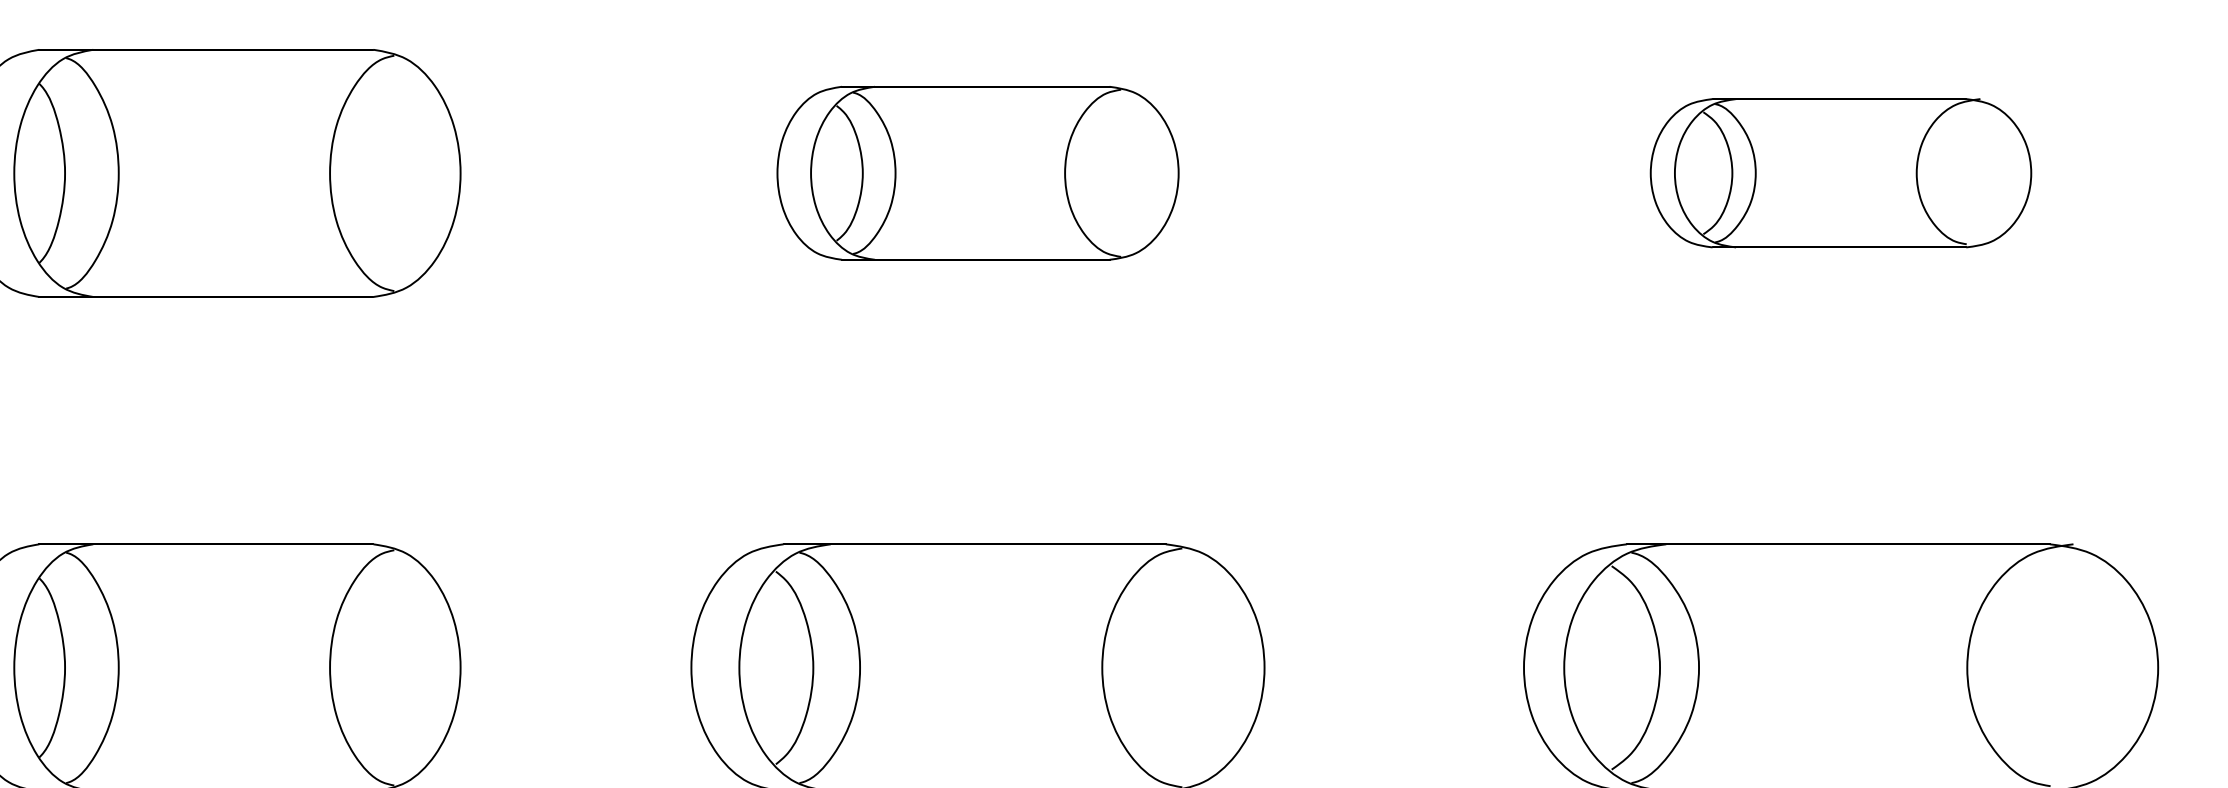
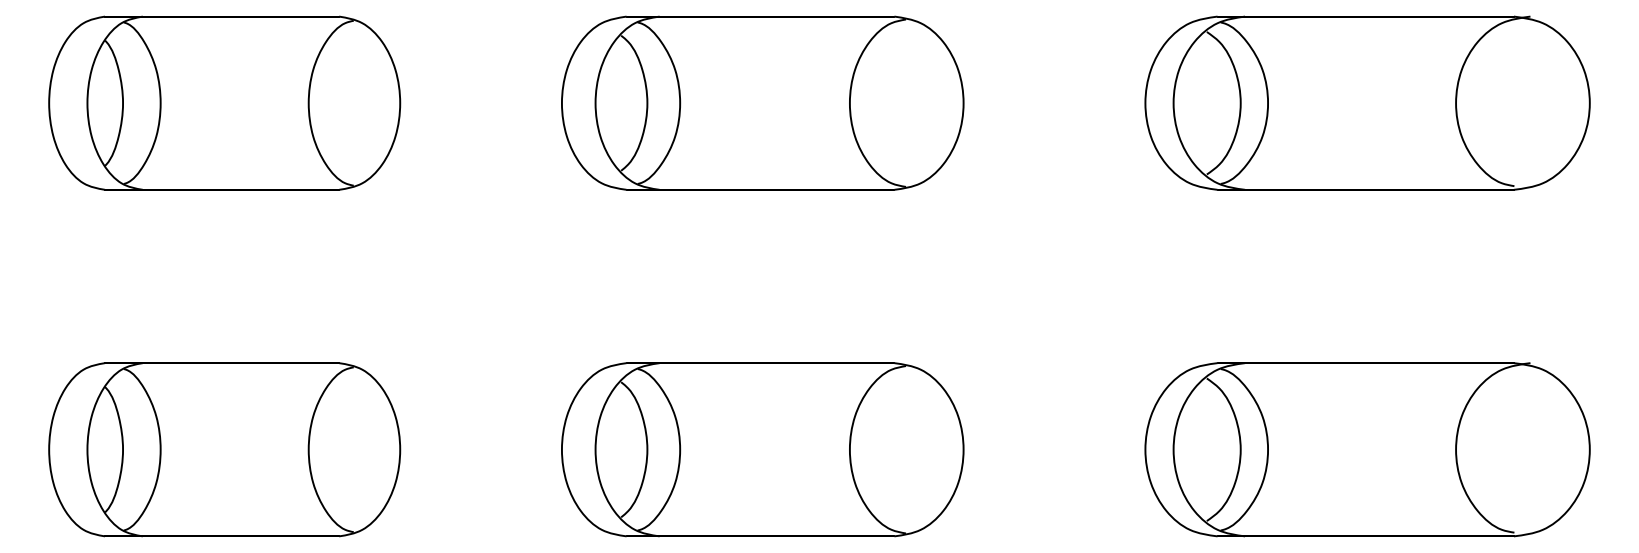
part: (977, 172) -> (762, 102), size x1.43
part: (1840, 172) -> (1367, 102), size x1.67

